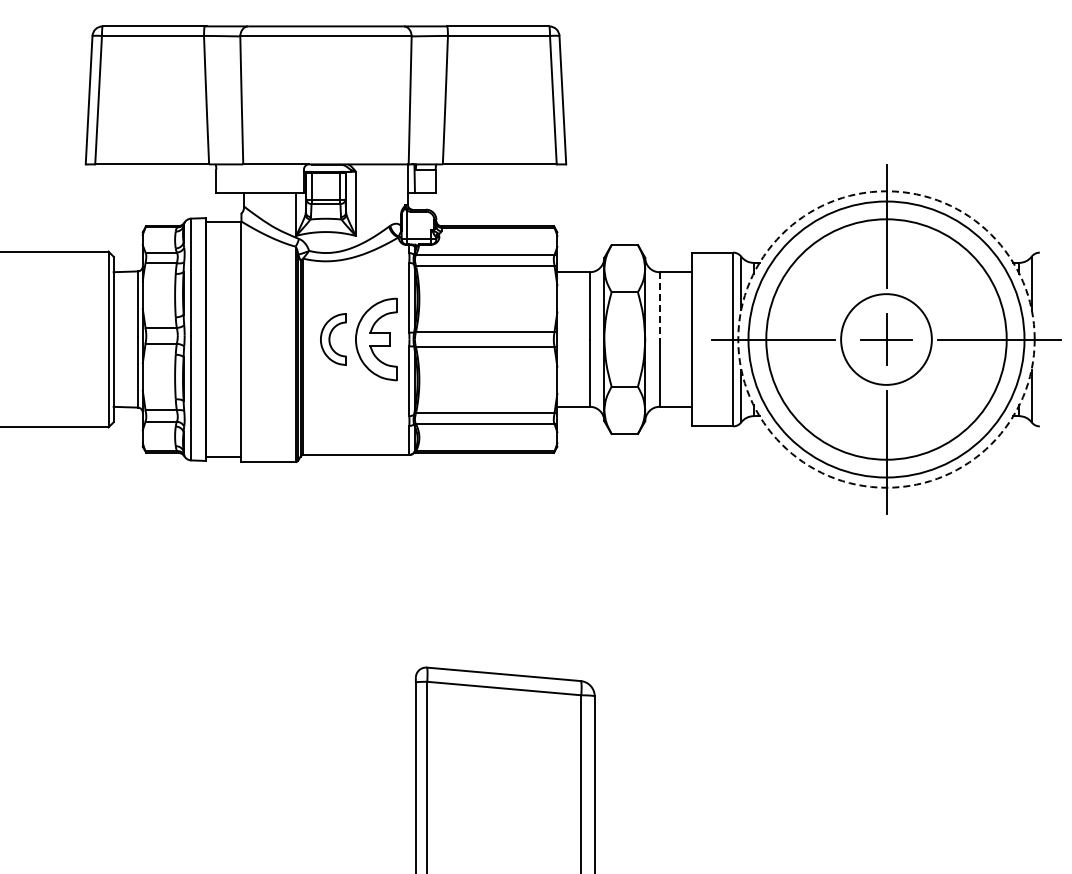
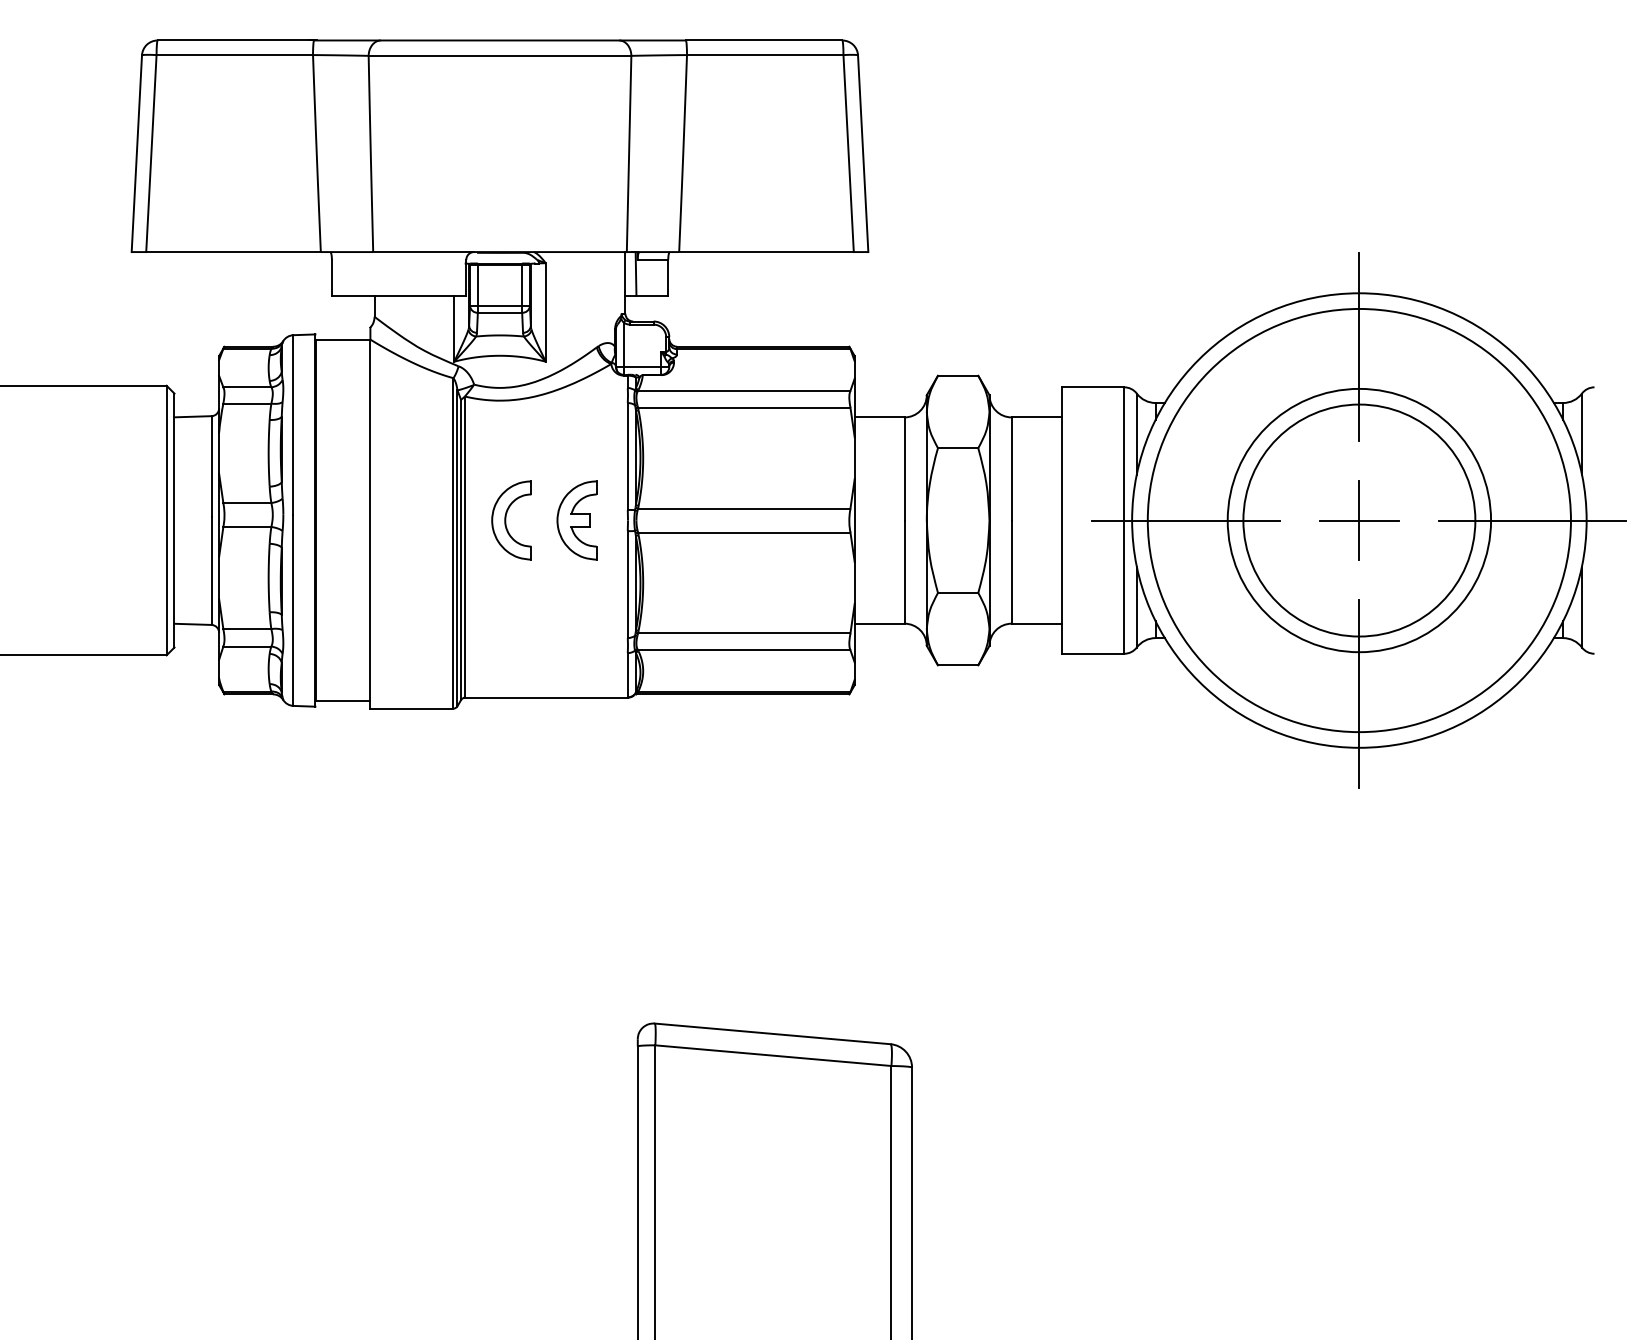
line: (659, 305) -> (1011, 468), dashed -> solid
part: (375, 339) -> (575, 520), size x0.62
circle: (886, 339) -> (1359, 520), dashed -> solid
circle: (886, 339) -> (1359, 520), size x0.71
circle: (886, 339) -> (1359, 520), size x1.67

